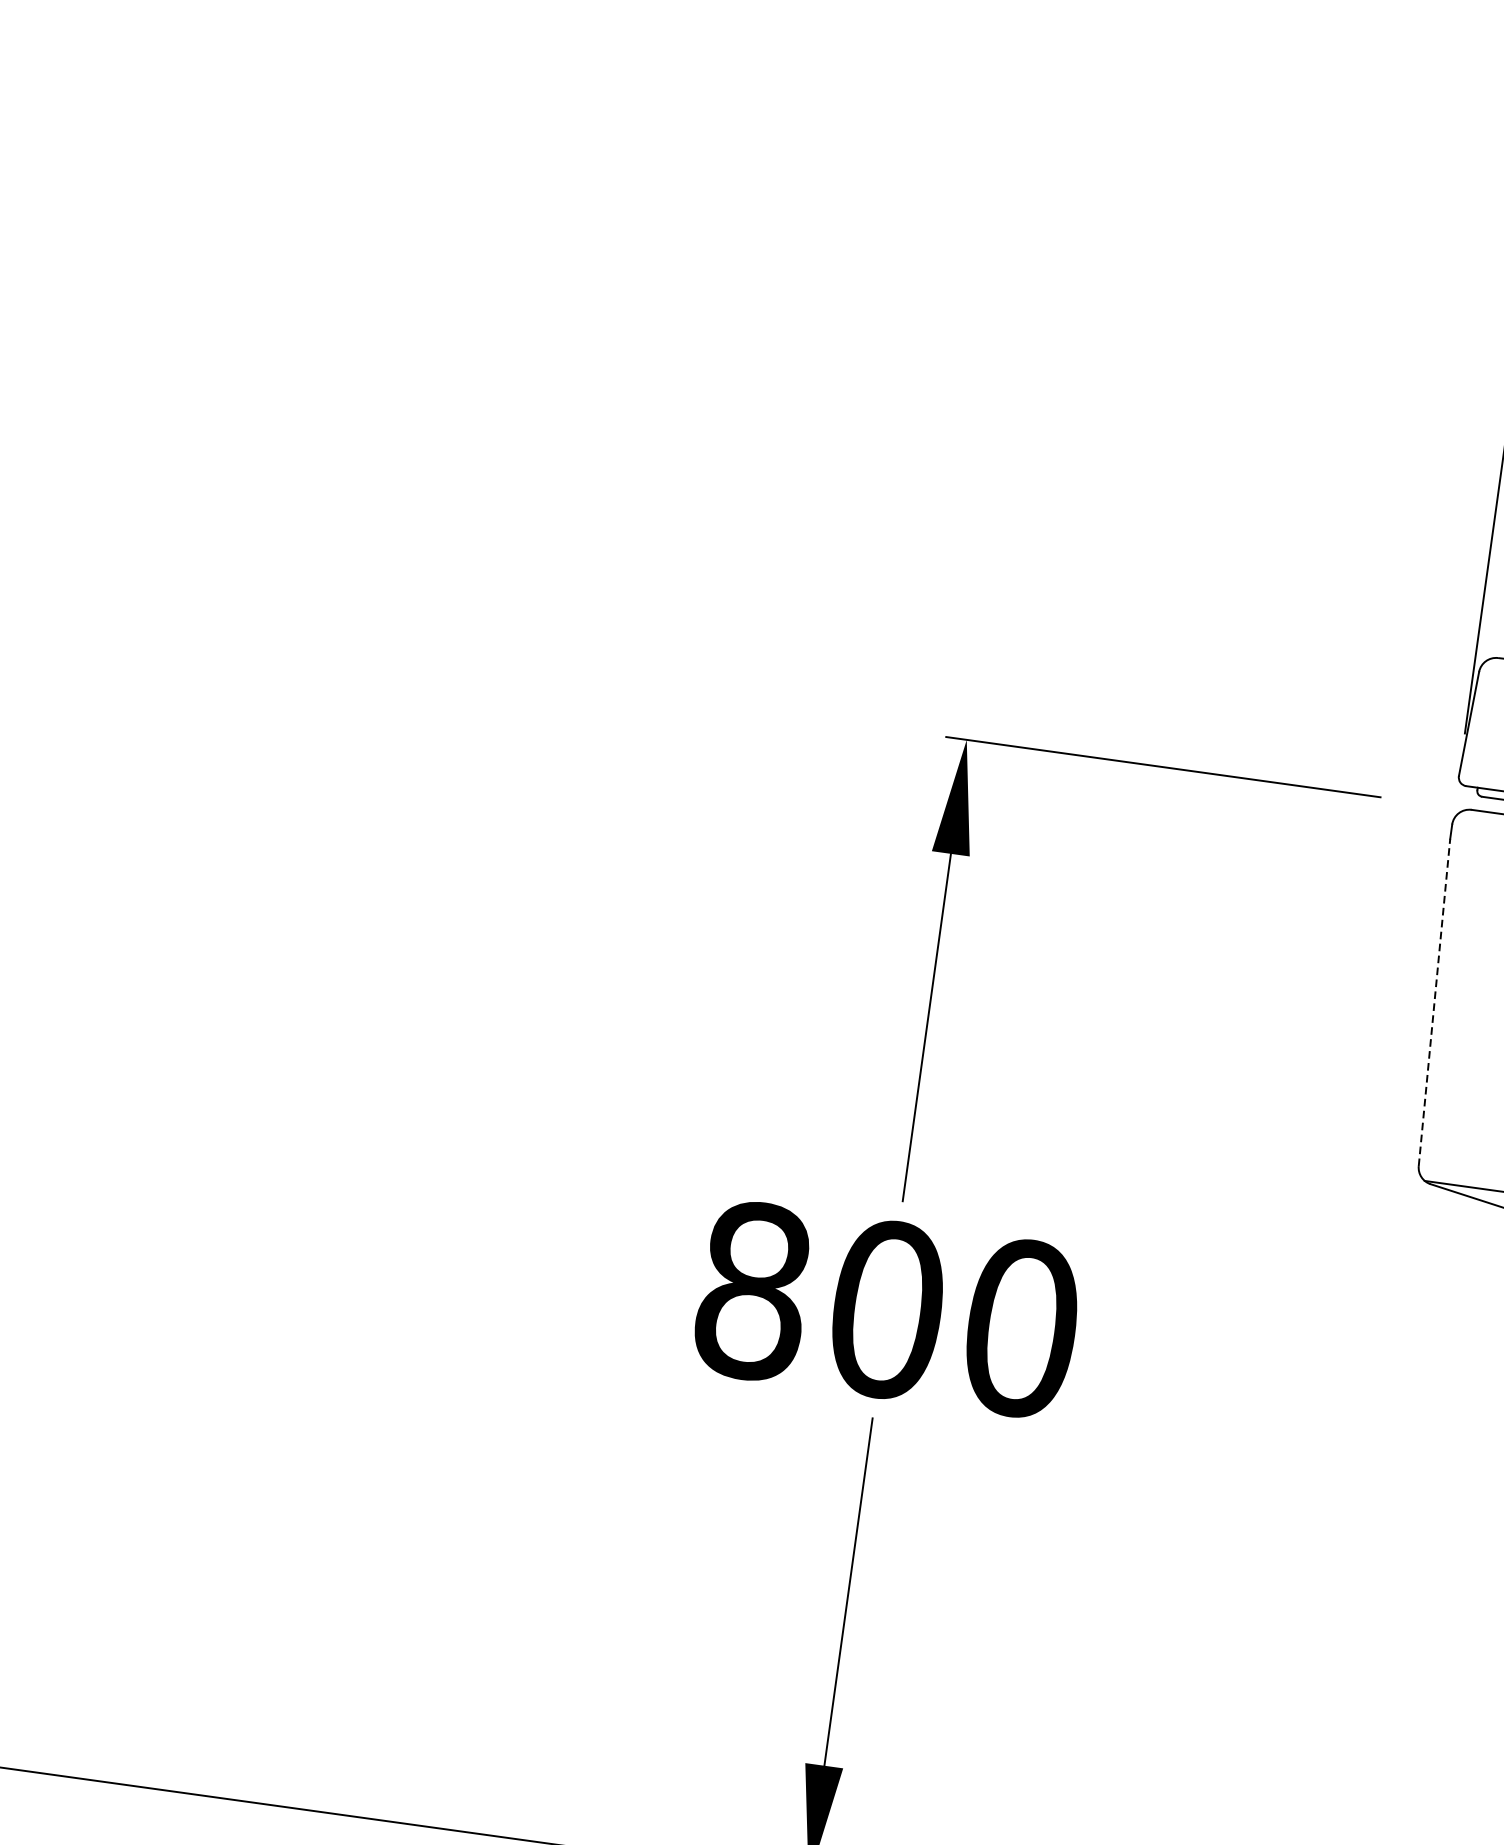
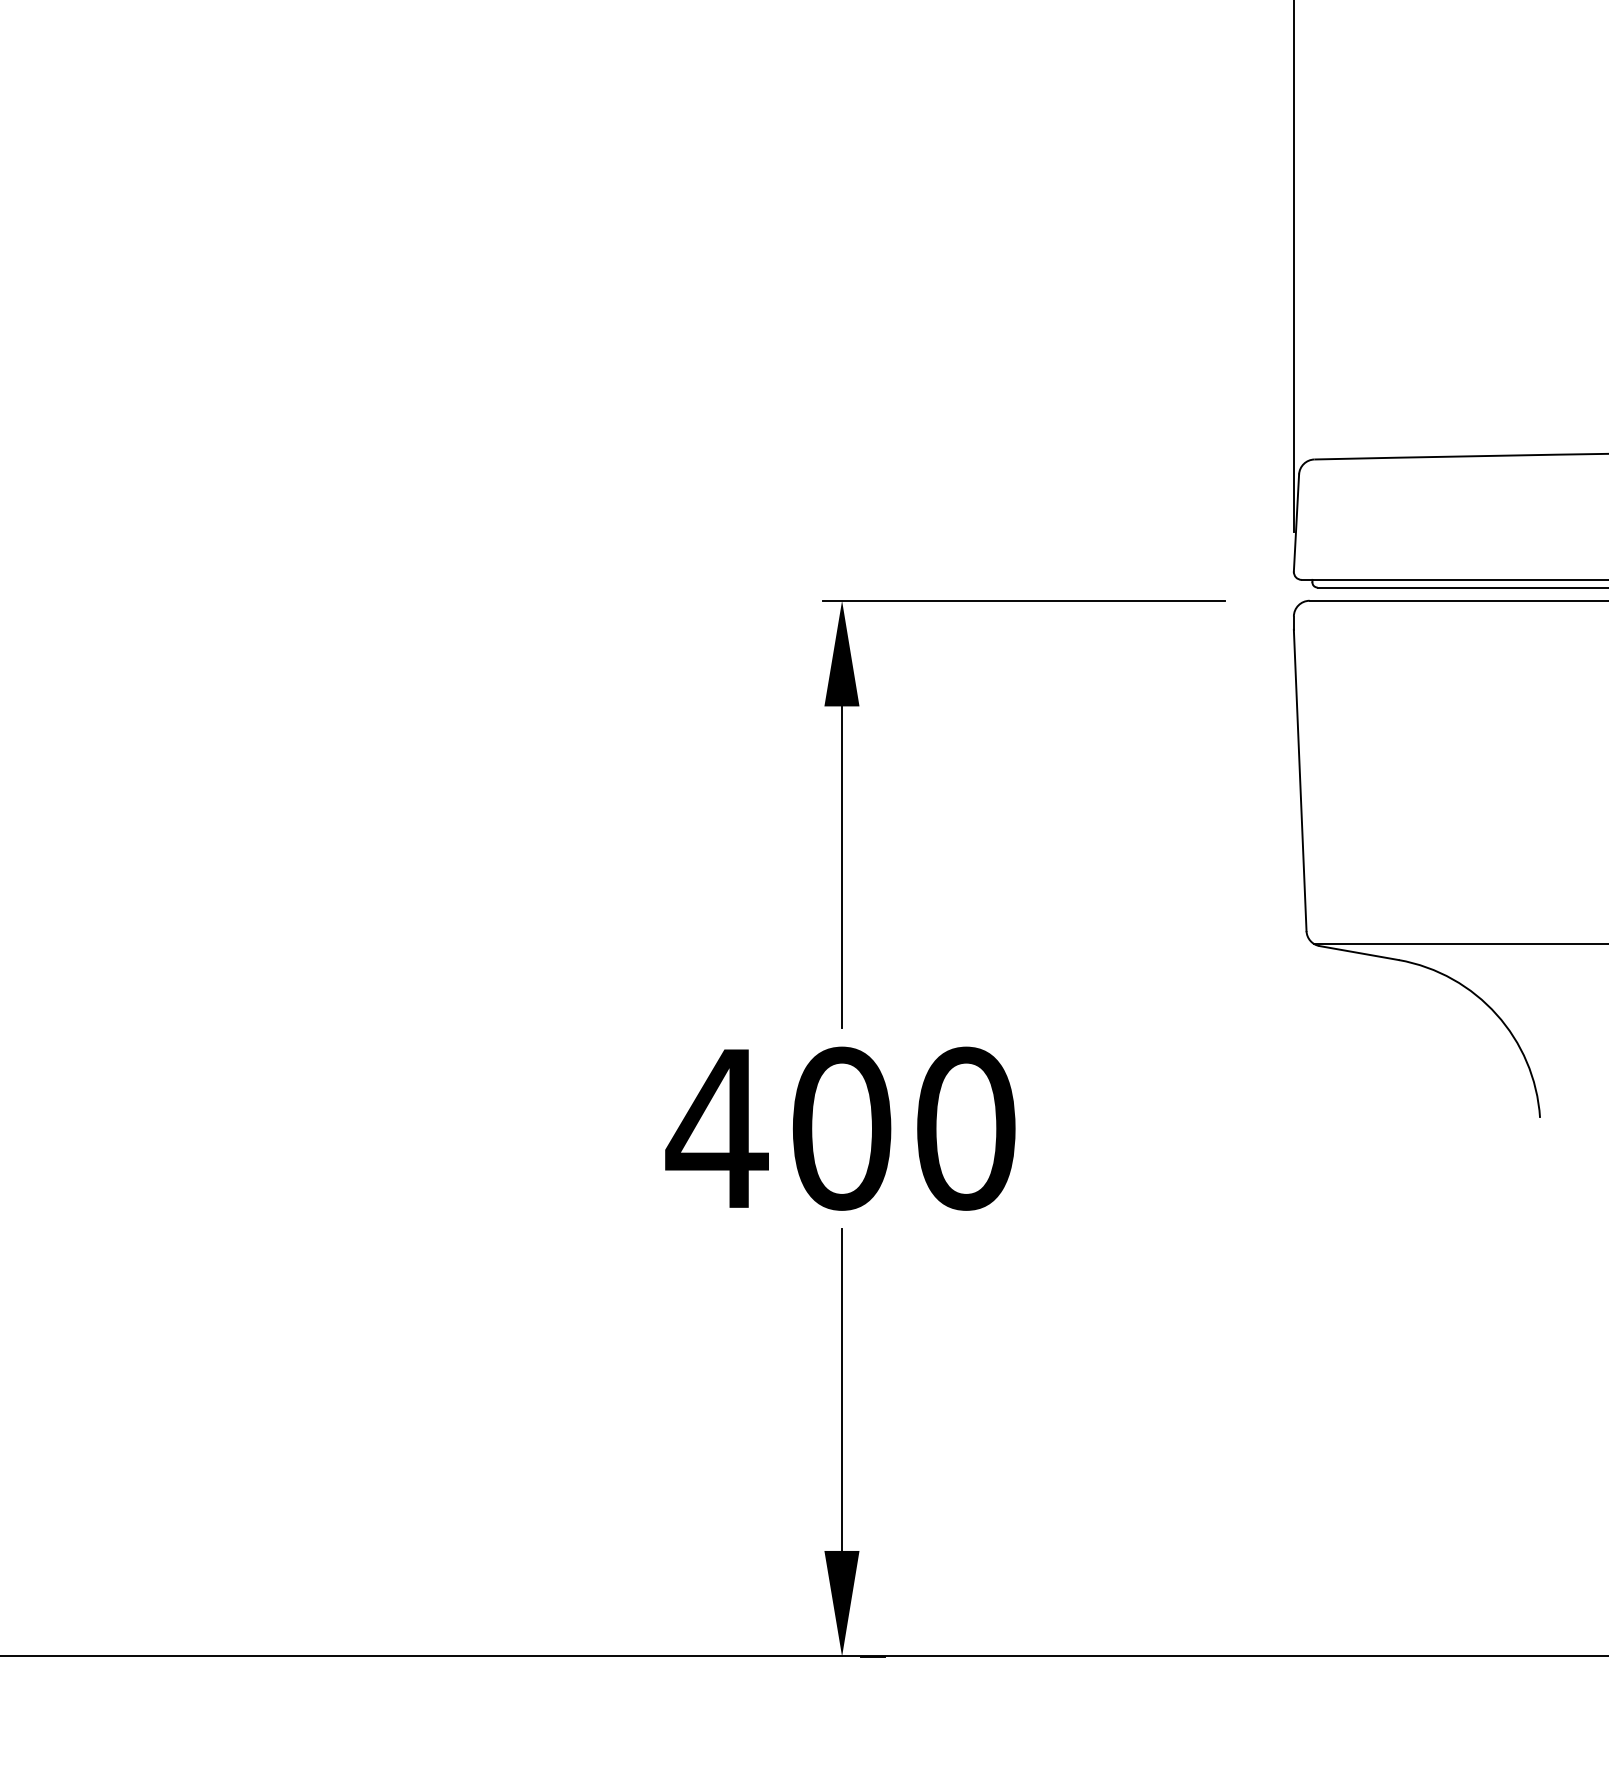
line: (1434, 1002) -> (1300, 780), dashed -> solid
text: (752, 1290) -> (716, 1128), 800 -> 400

